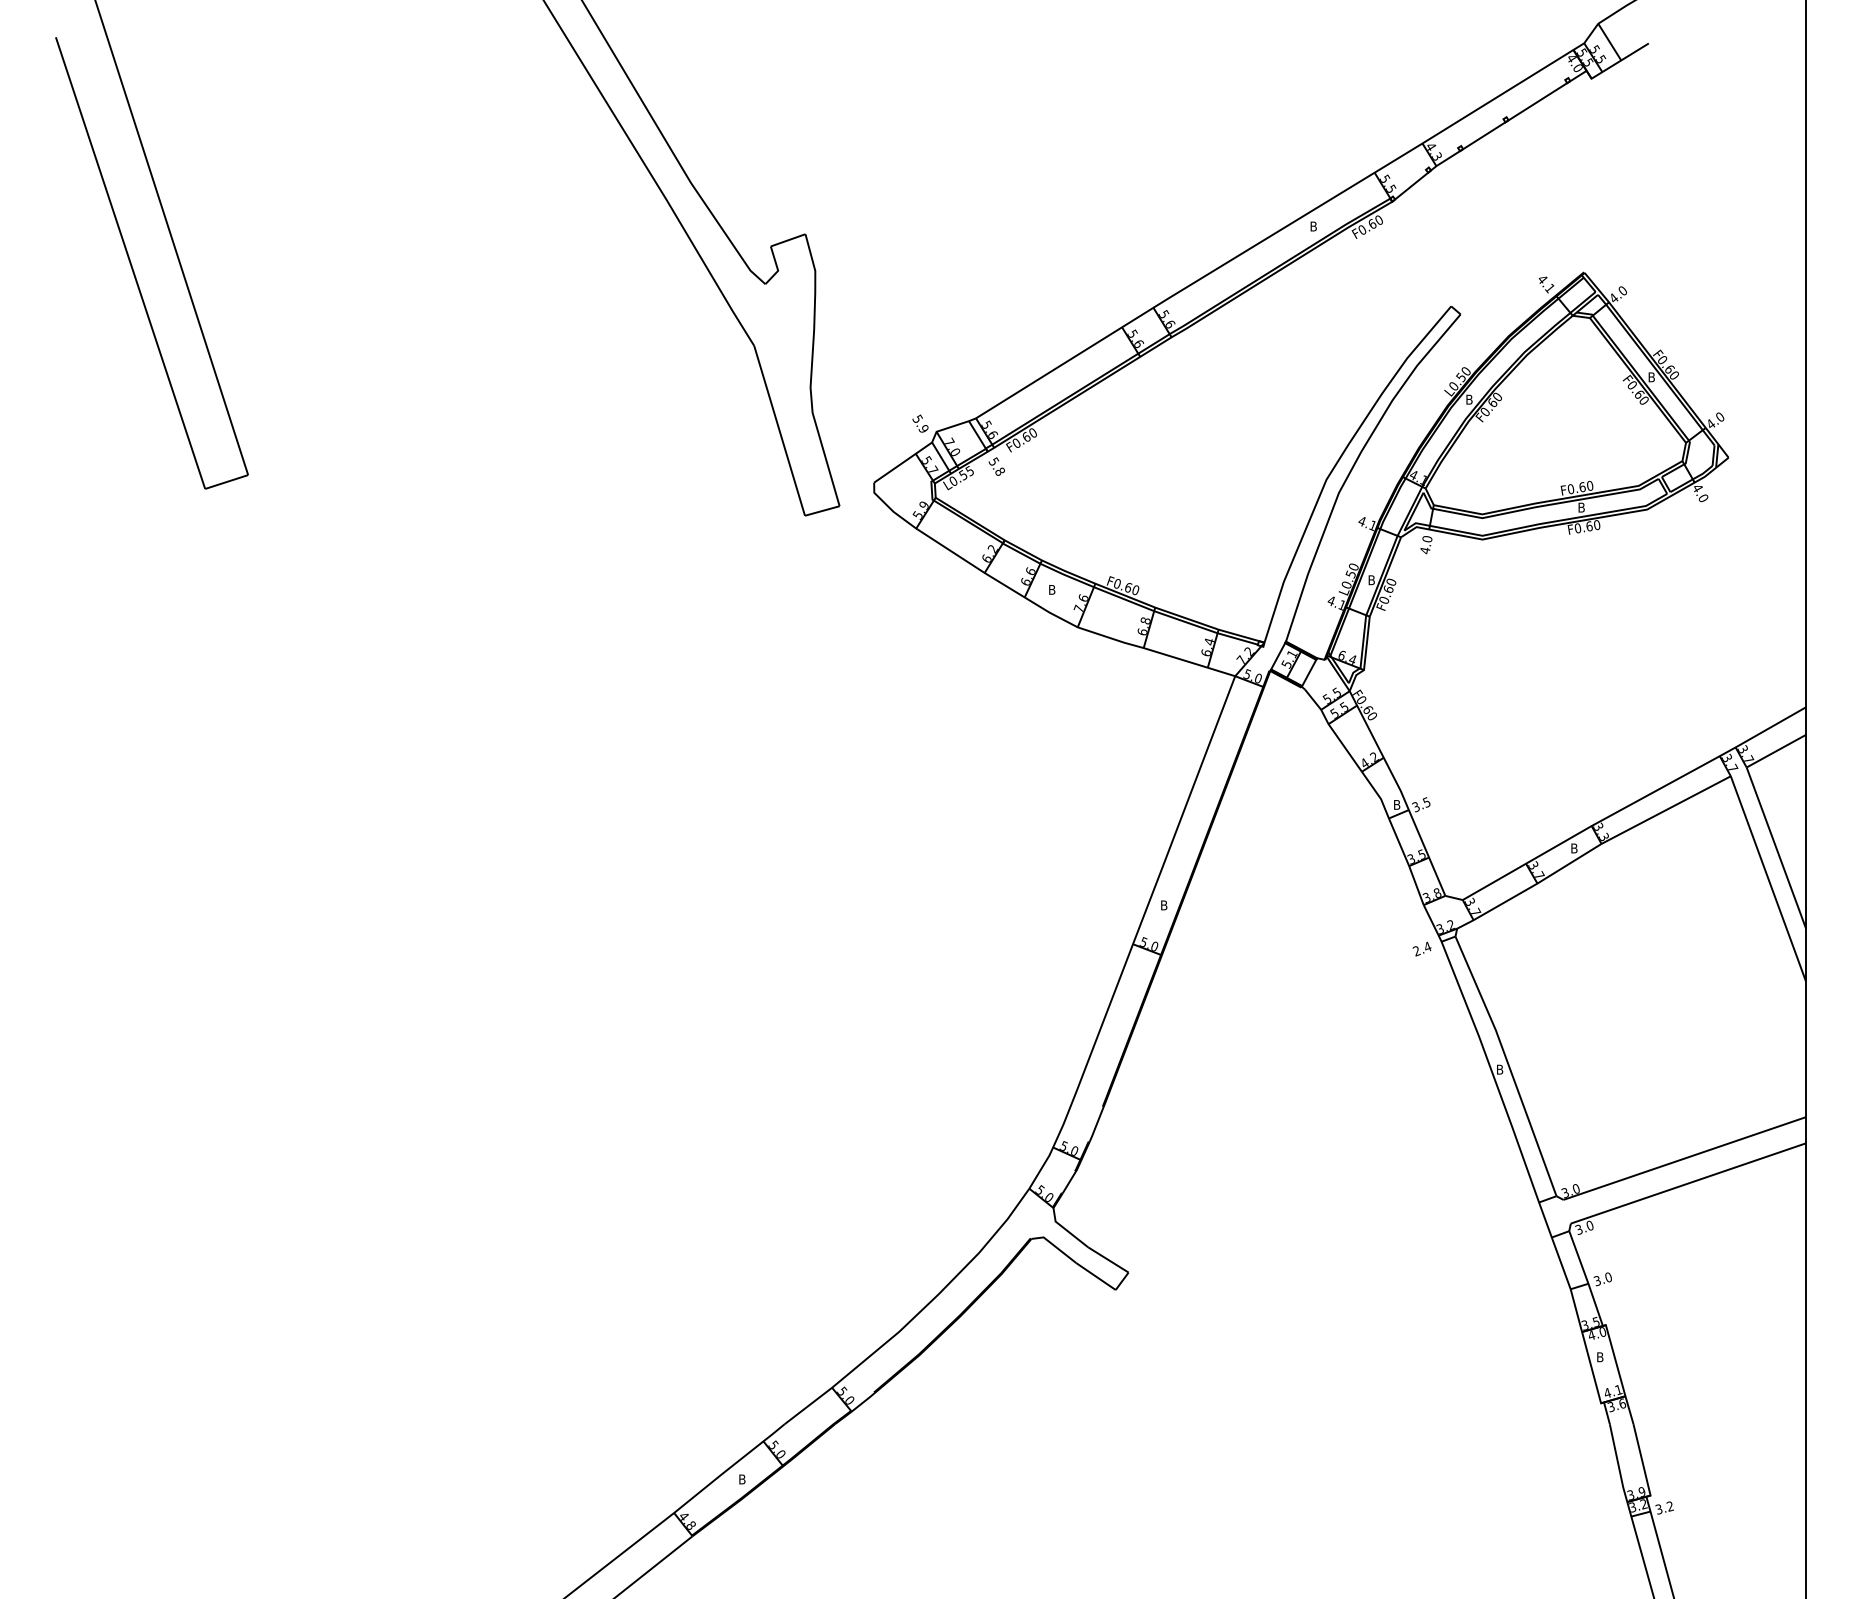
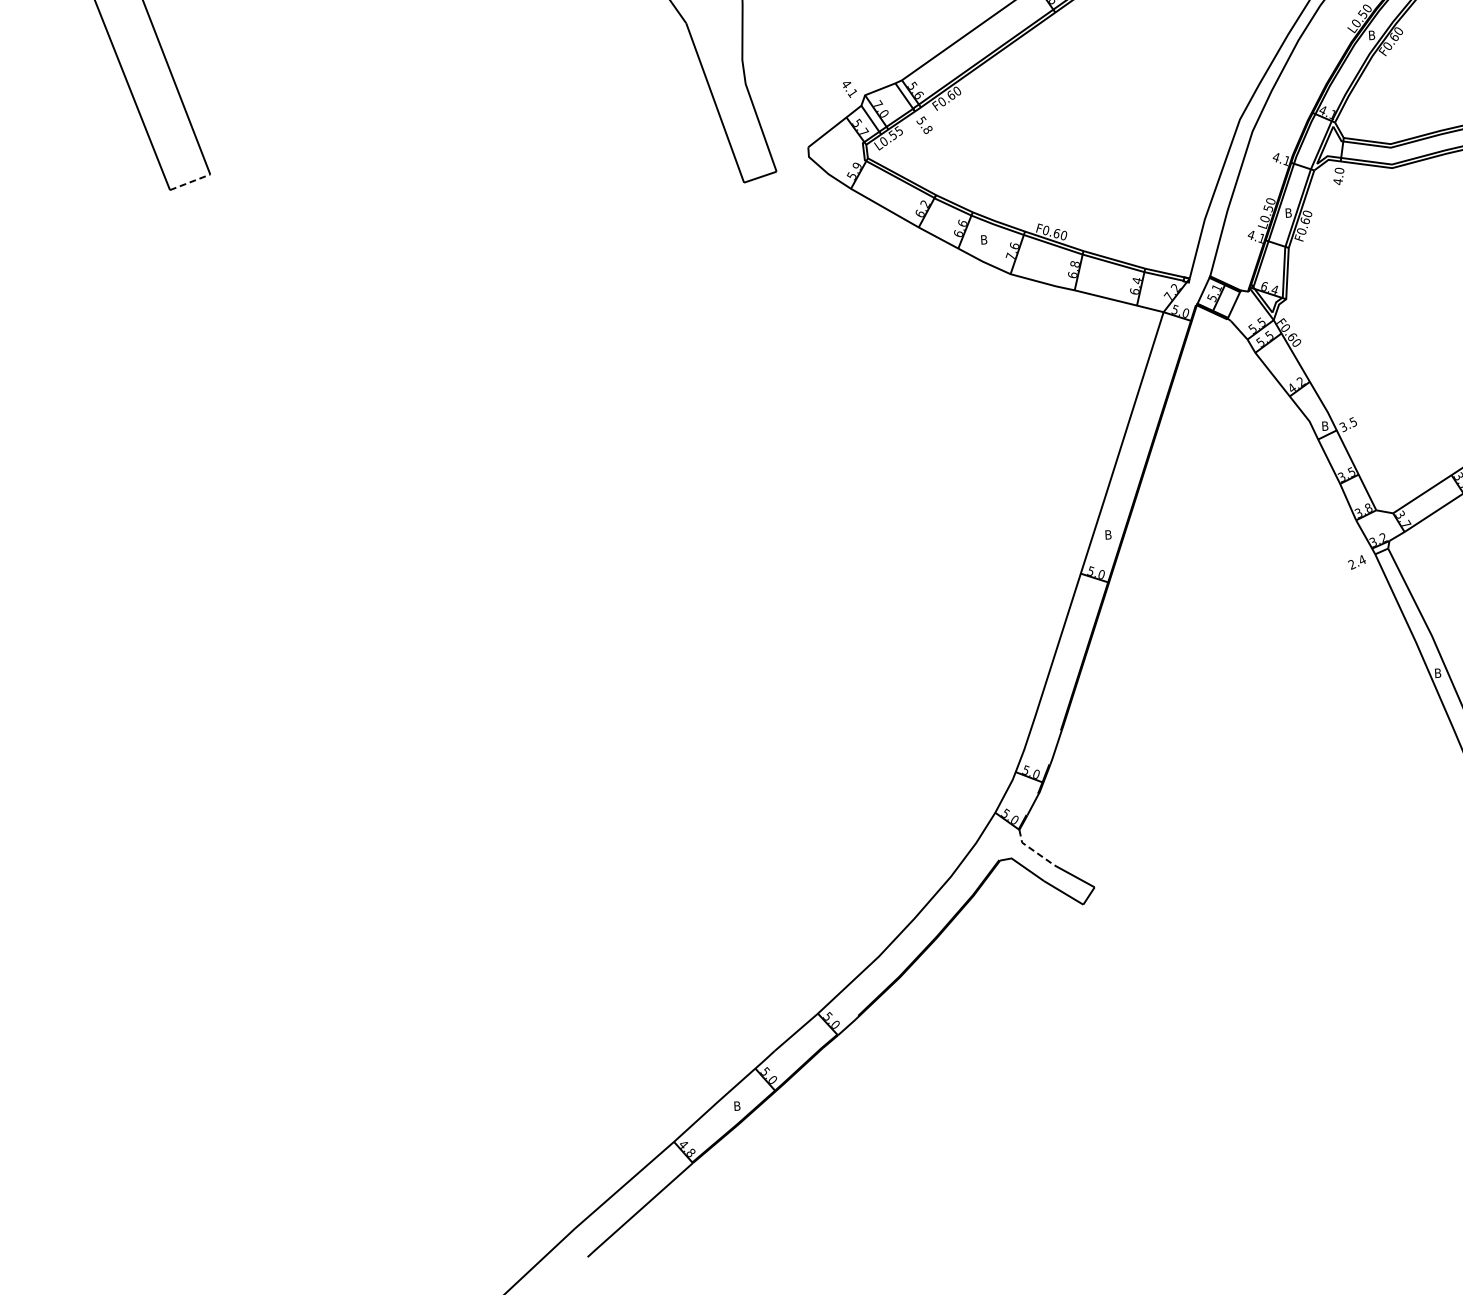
text: (920, 423) -> (849, 88), 5.9 -> 4.1
line: (226, 482) -> (190, 182), solid -> dashed
line: (1066, 1230) -> (1033, 850), solid -> dashed

